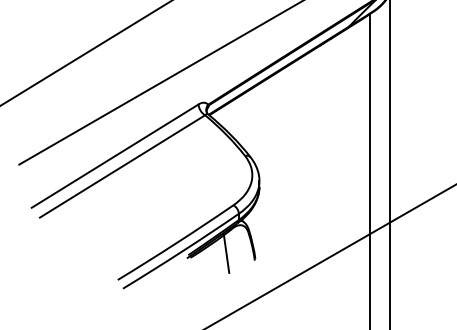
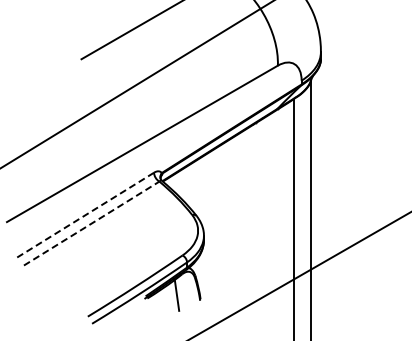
line: (115, 156) -> (85, 215), solid -> dashed
line: (122, 166) -> (91, 223), solid -> dashed

